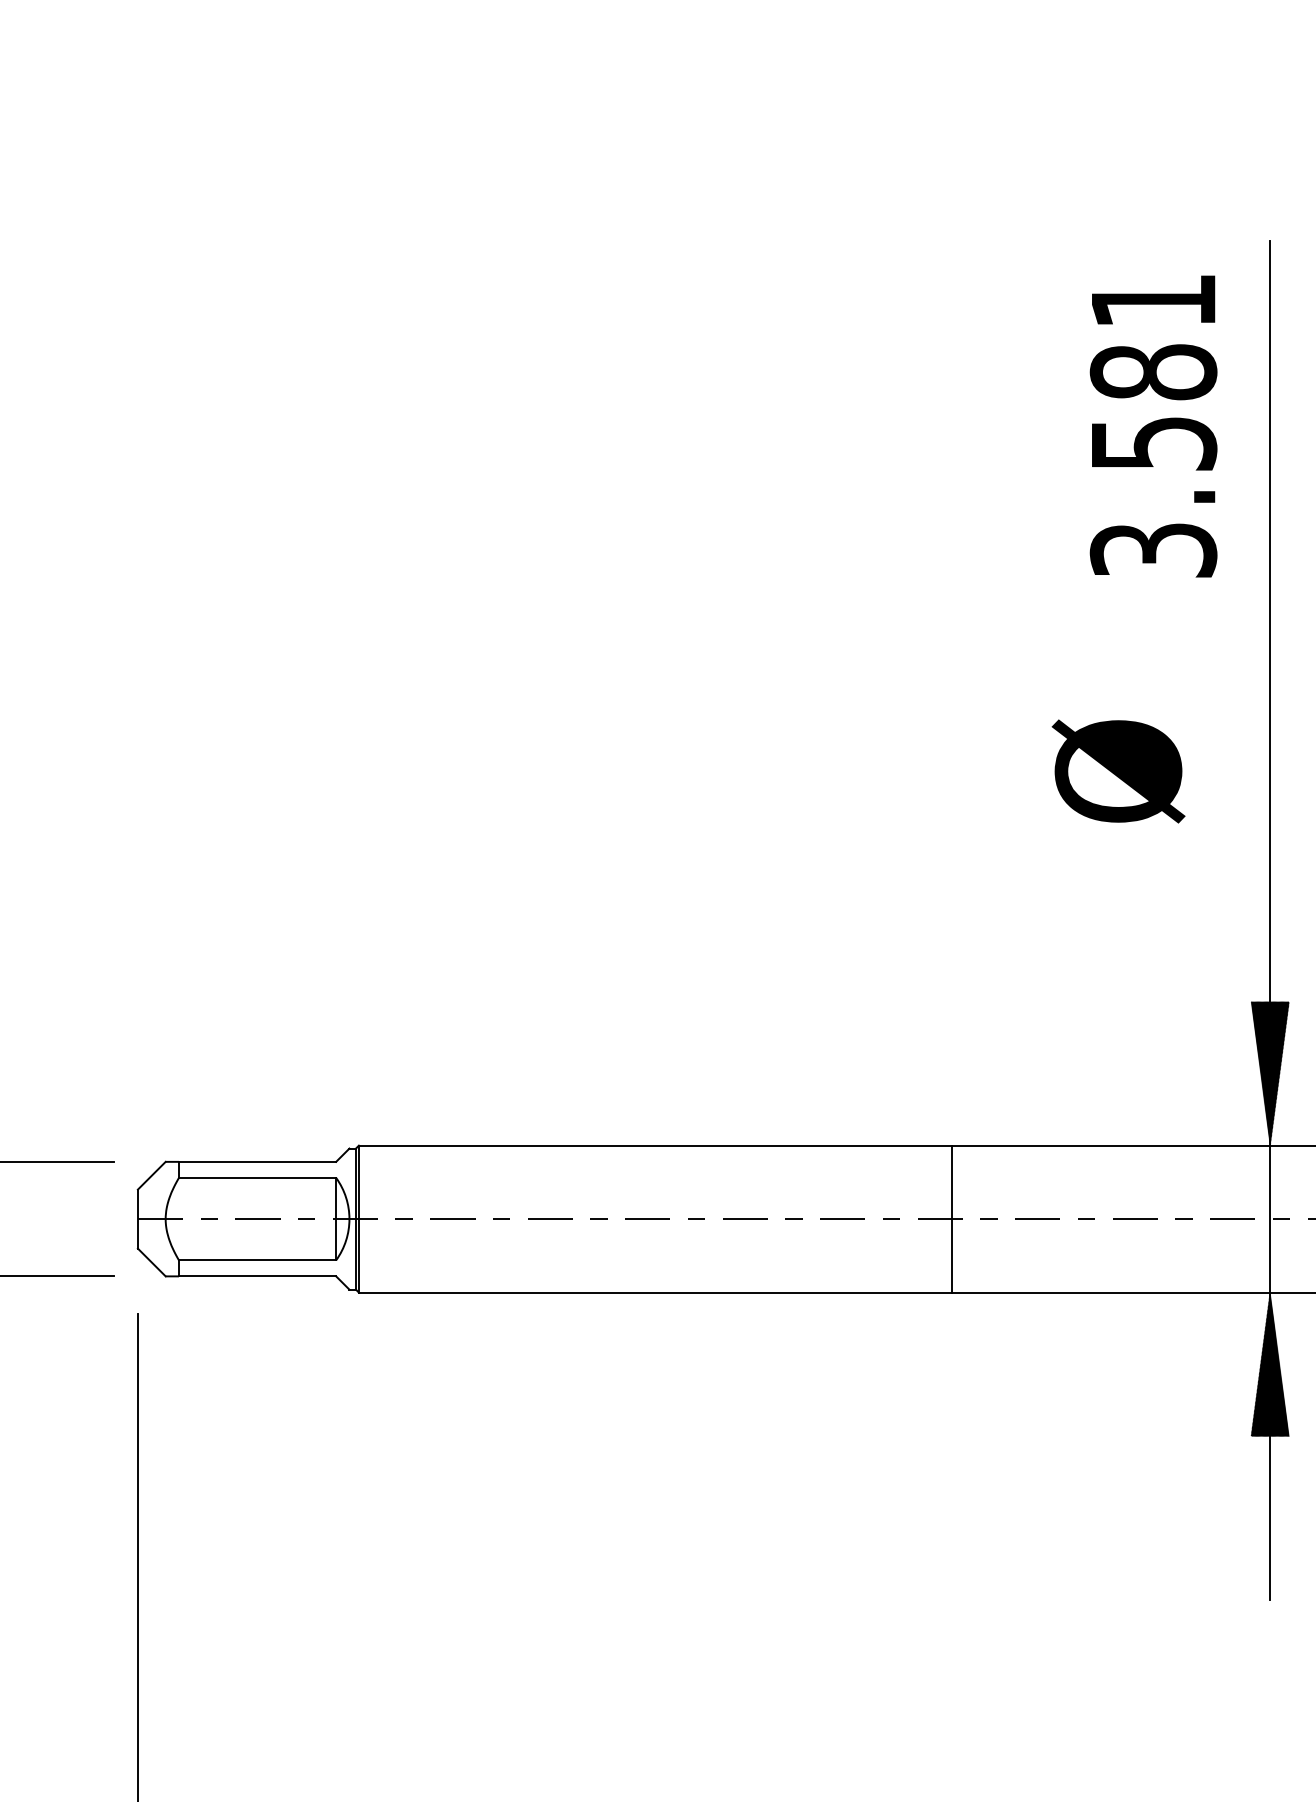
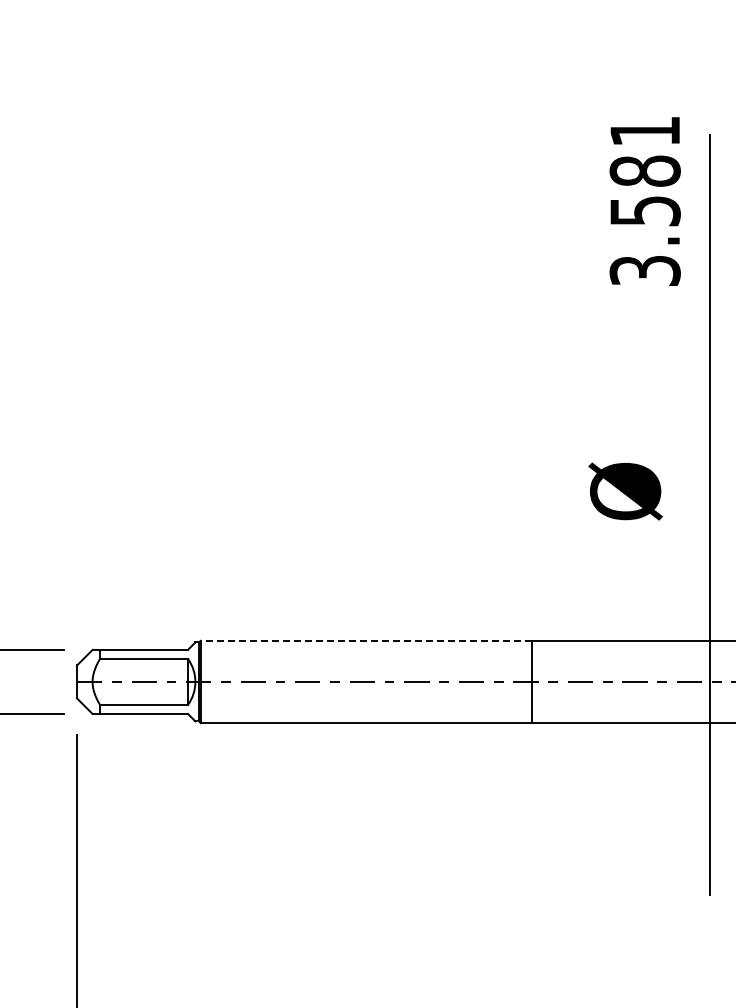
text: (1152, 426) -> (644, 201), moved
text: (1118, 771) -> (625, 491), moved
hatch: (1268, 1073) -> (709, 600), removed
line: (655, 1145) -> (366, 640), solid -> dashed
hatch: (1270, 1364) -> (710, 763), removed

